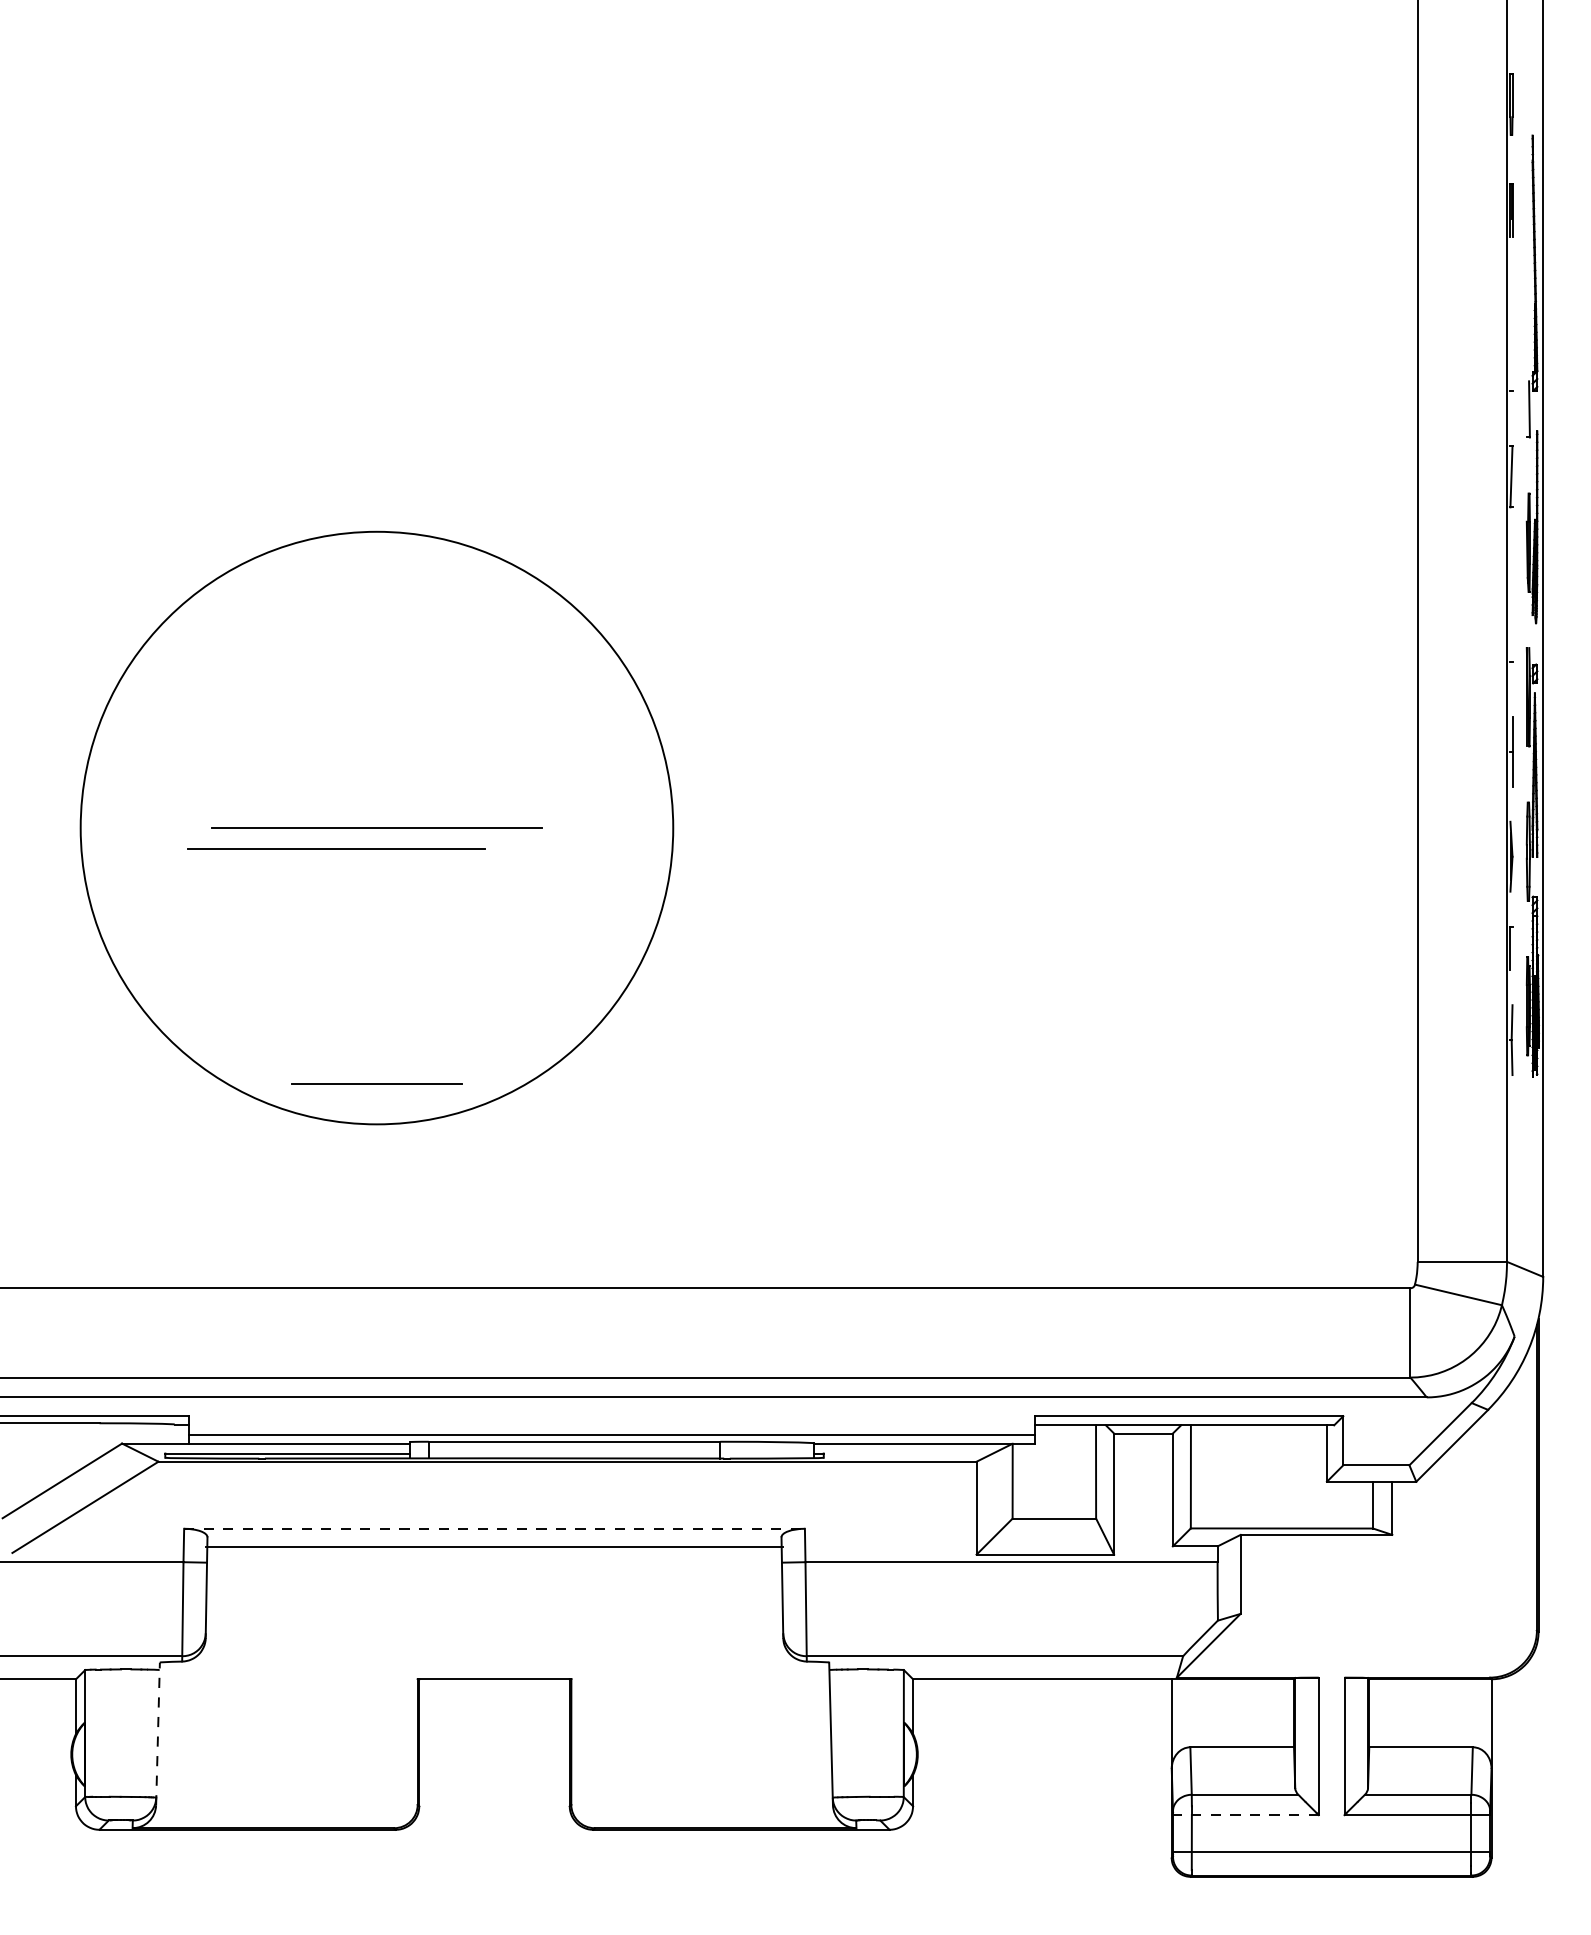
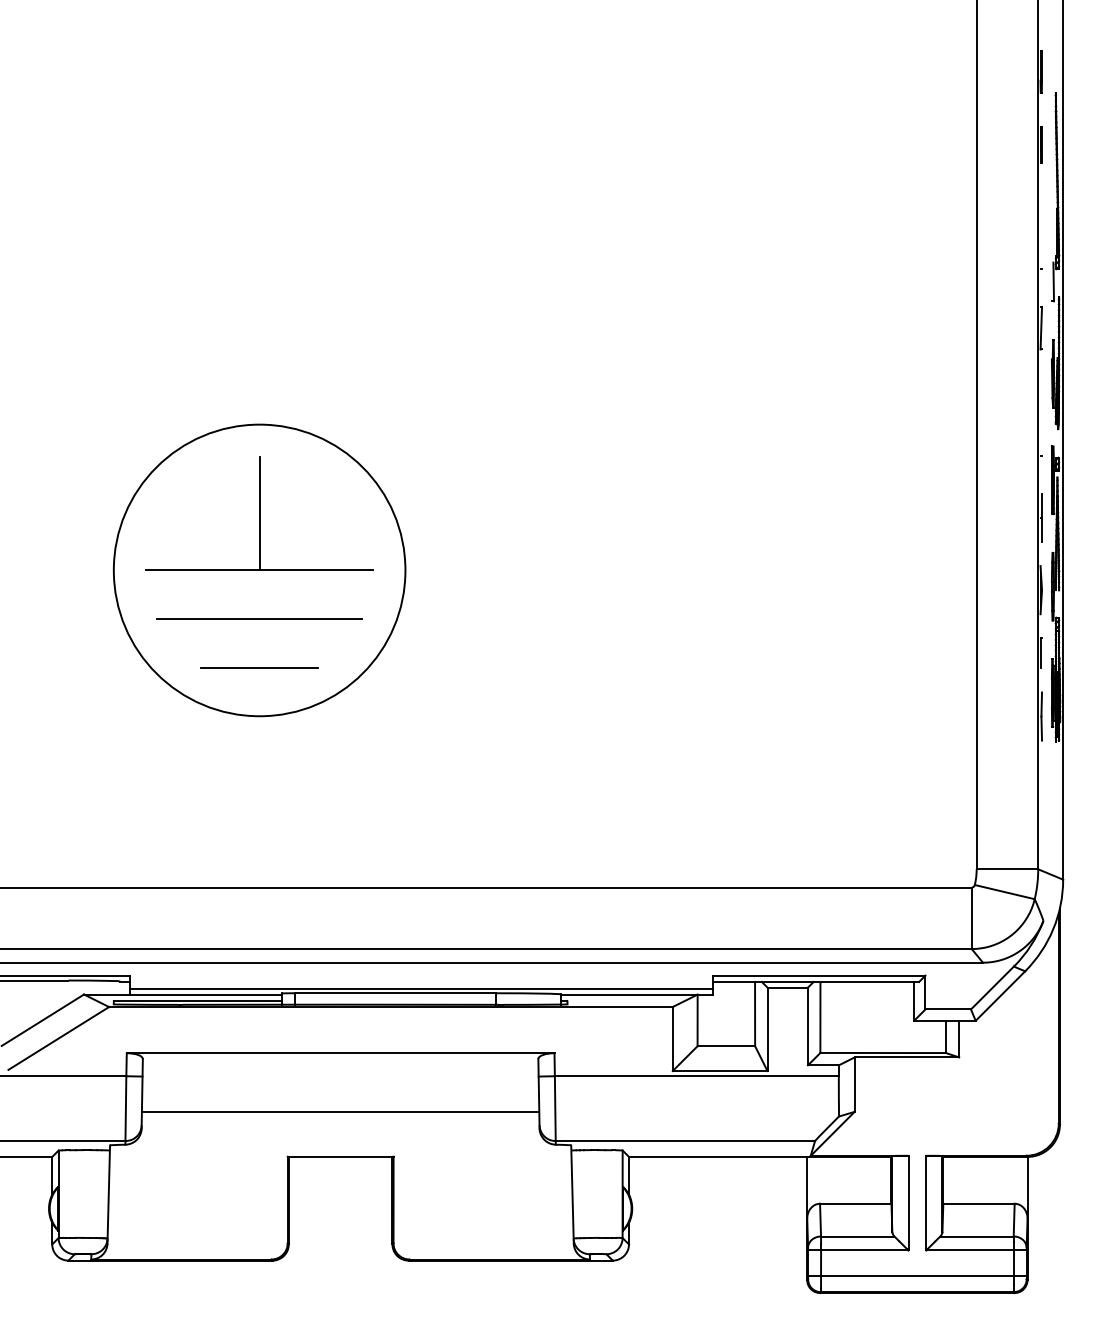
line: (376, 745) -> (259, 513), added
circle: (376, 828) -> (259, 570), size x0.71
line: (336, 848) -> (259, 618), moved
line: (376, 1083) -> (259, 667), moved
line: (494, 1529) -> (340, 1053), dashed -> solid
line: (494, 1546) -> (340, 1111), moved
line: (157, 1733) -> (108, 1194), dashed -> solid
line: (1244, 1815) -> (857, 1250), dashed -> solid

